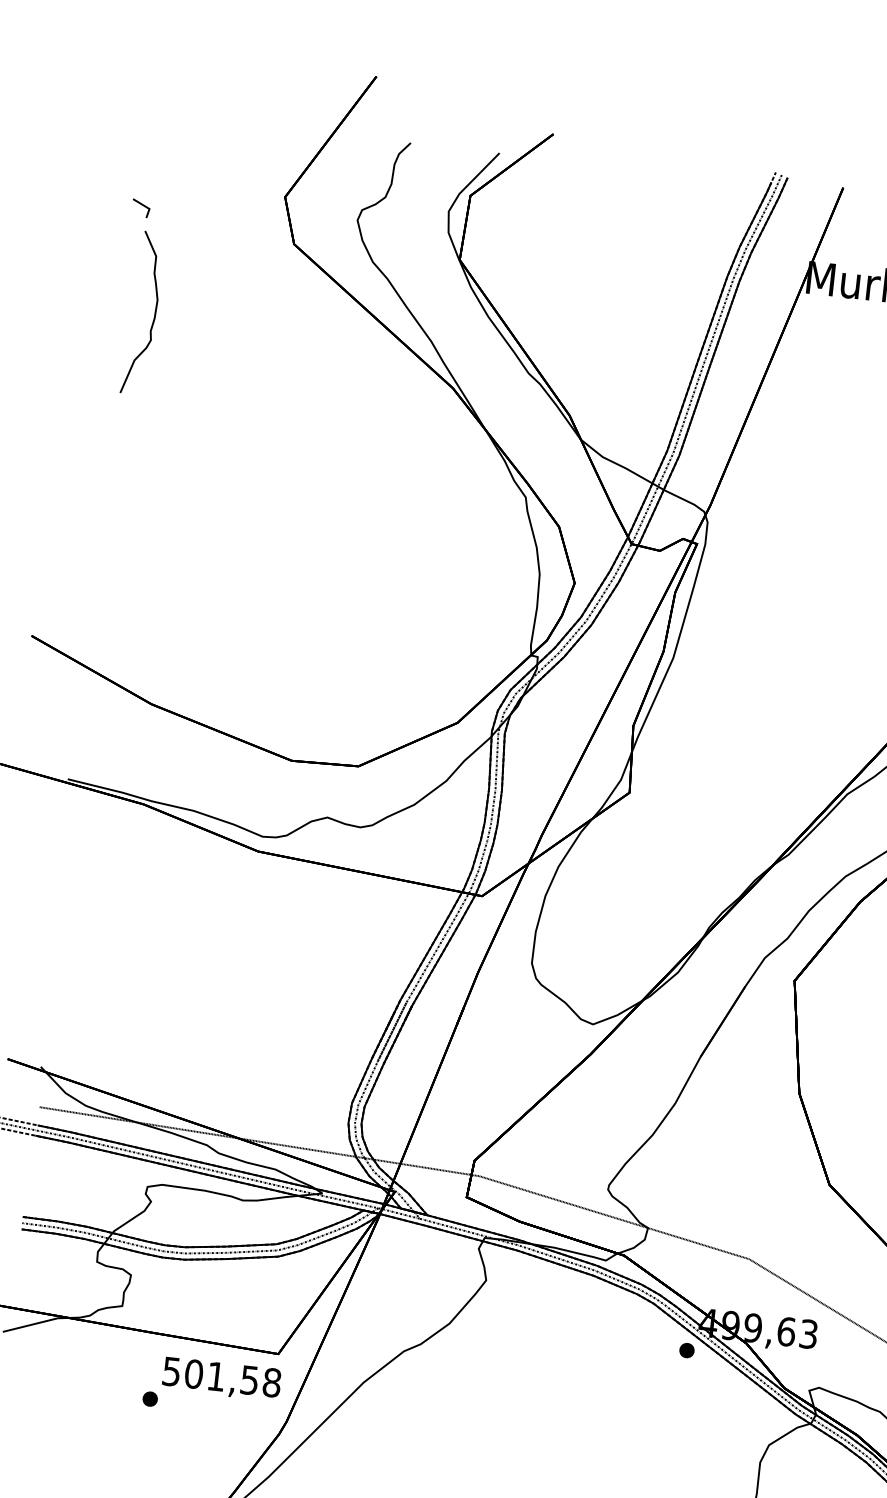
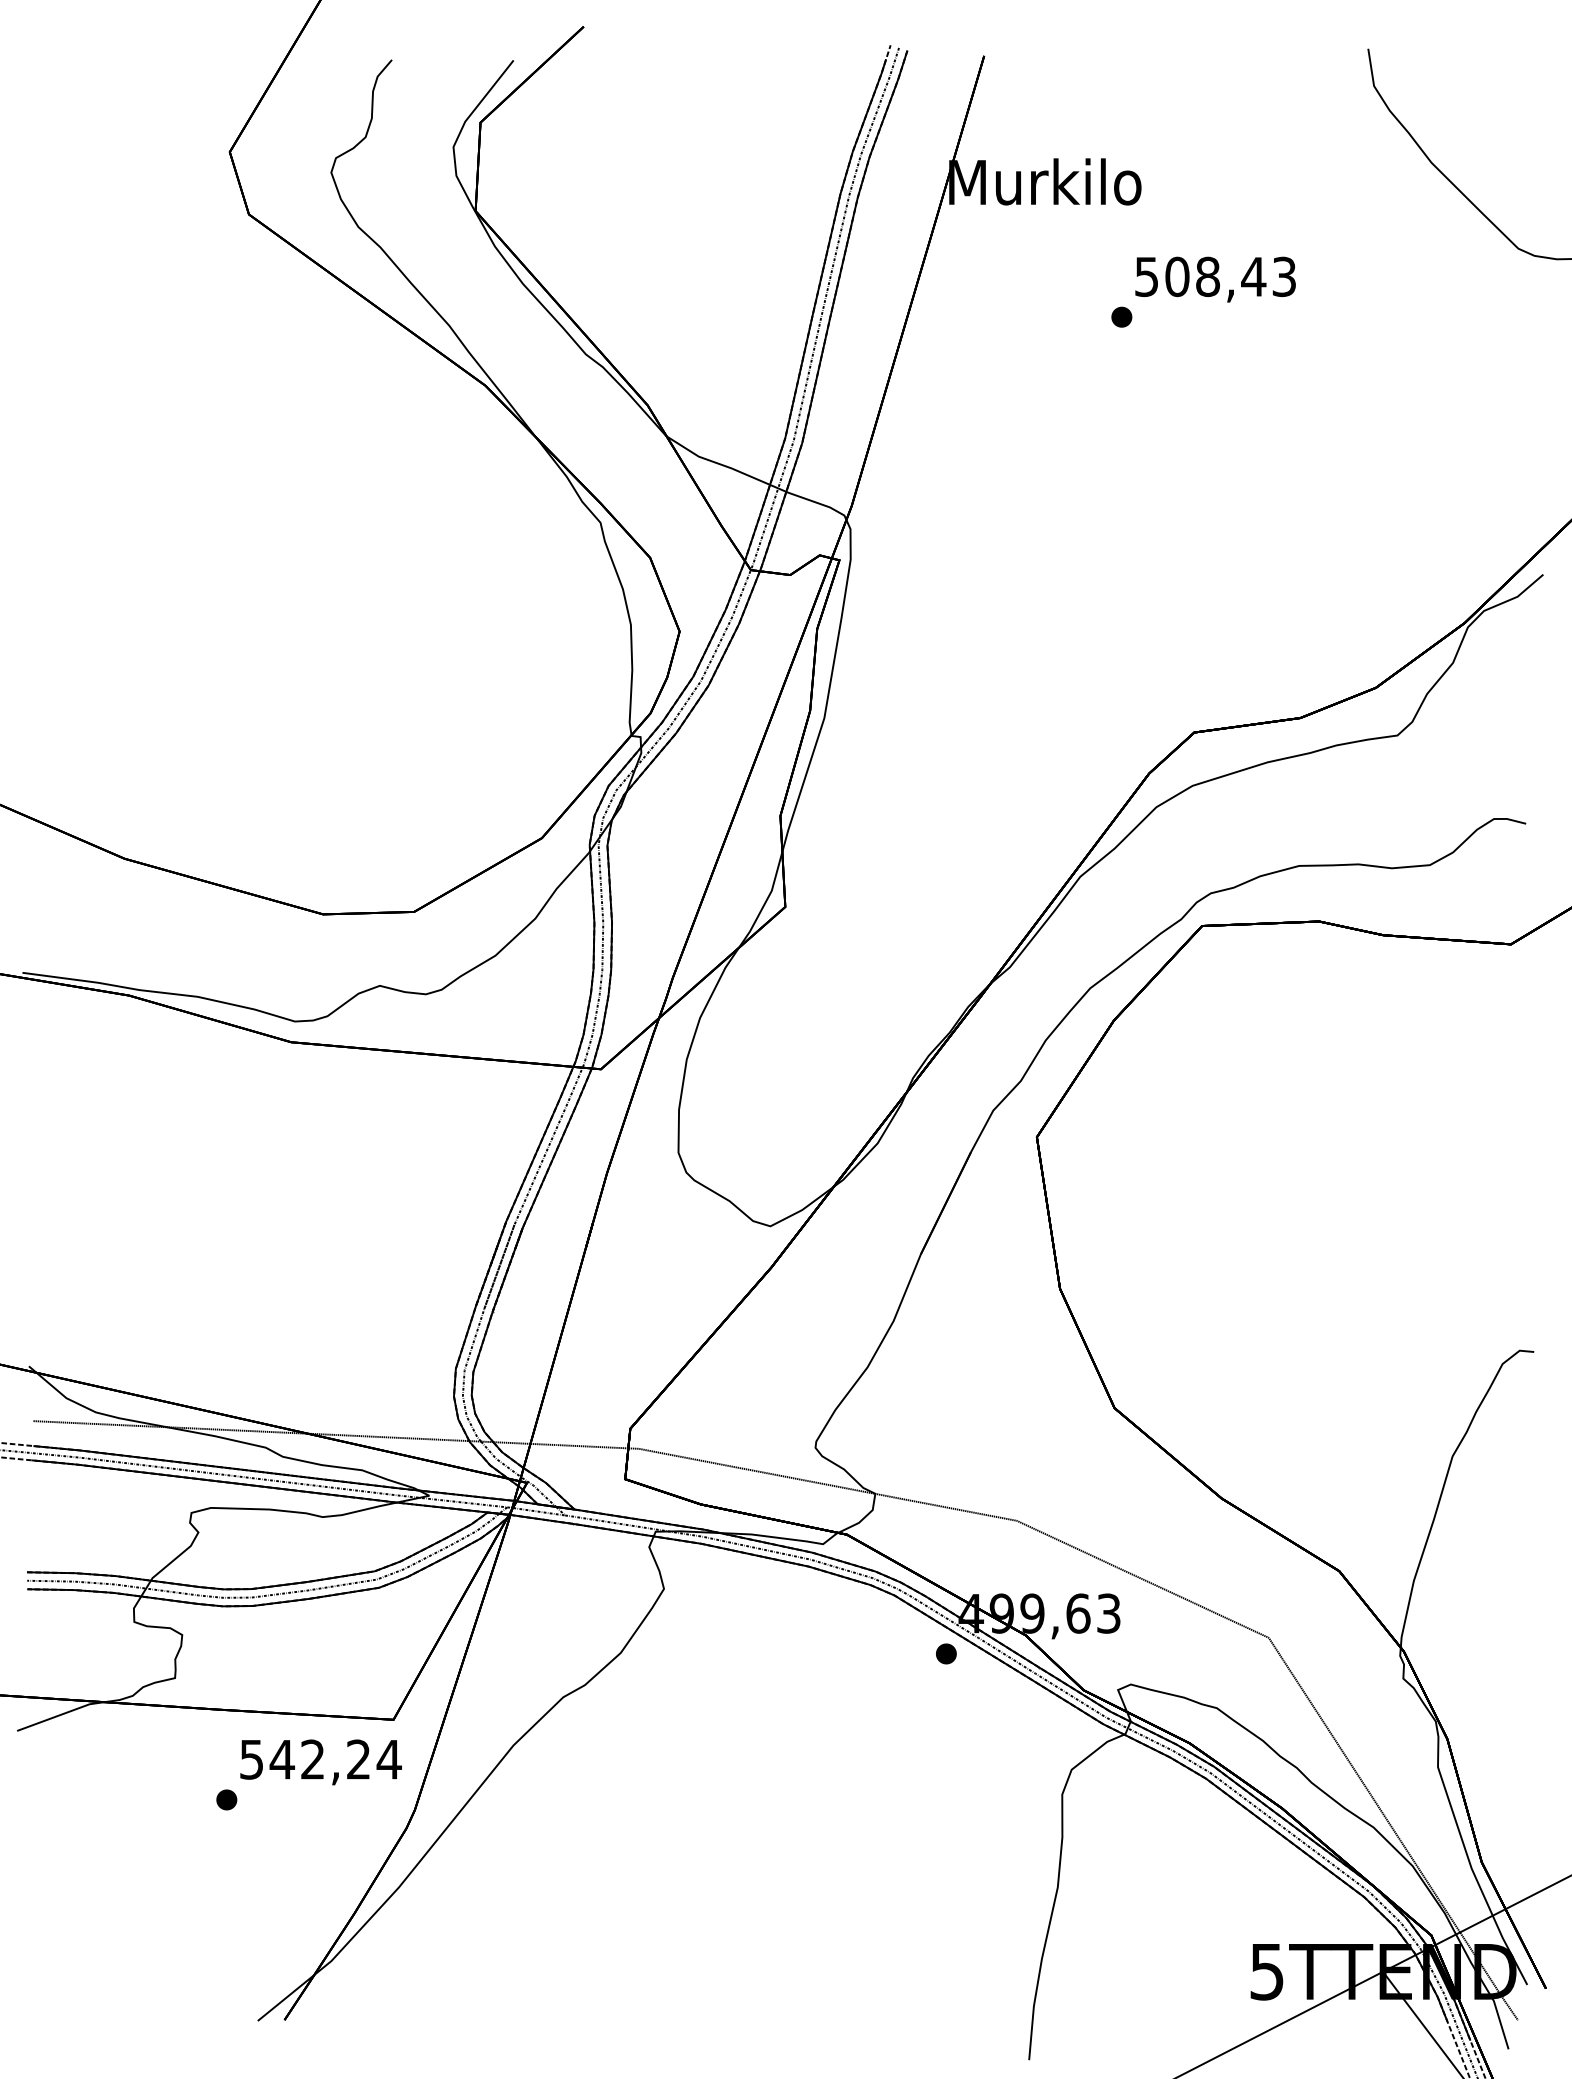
line: (142, 206) -> (38, 185), removed
curve: (154, 313) -> (70, 329), removed
text: (232, 1378) -> (335, 1759), 501,58 -> 542,24

